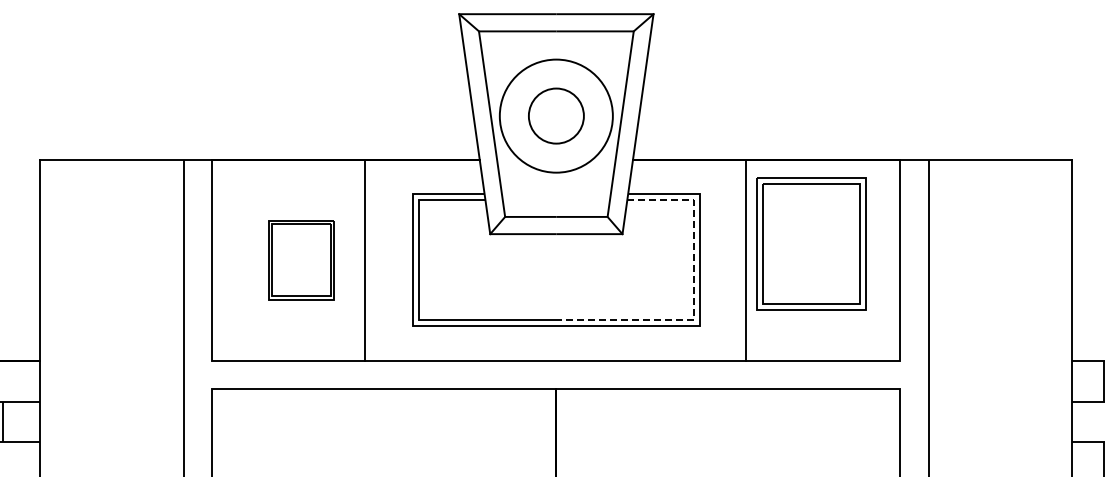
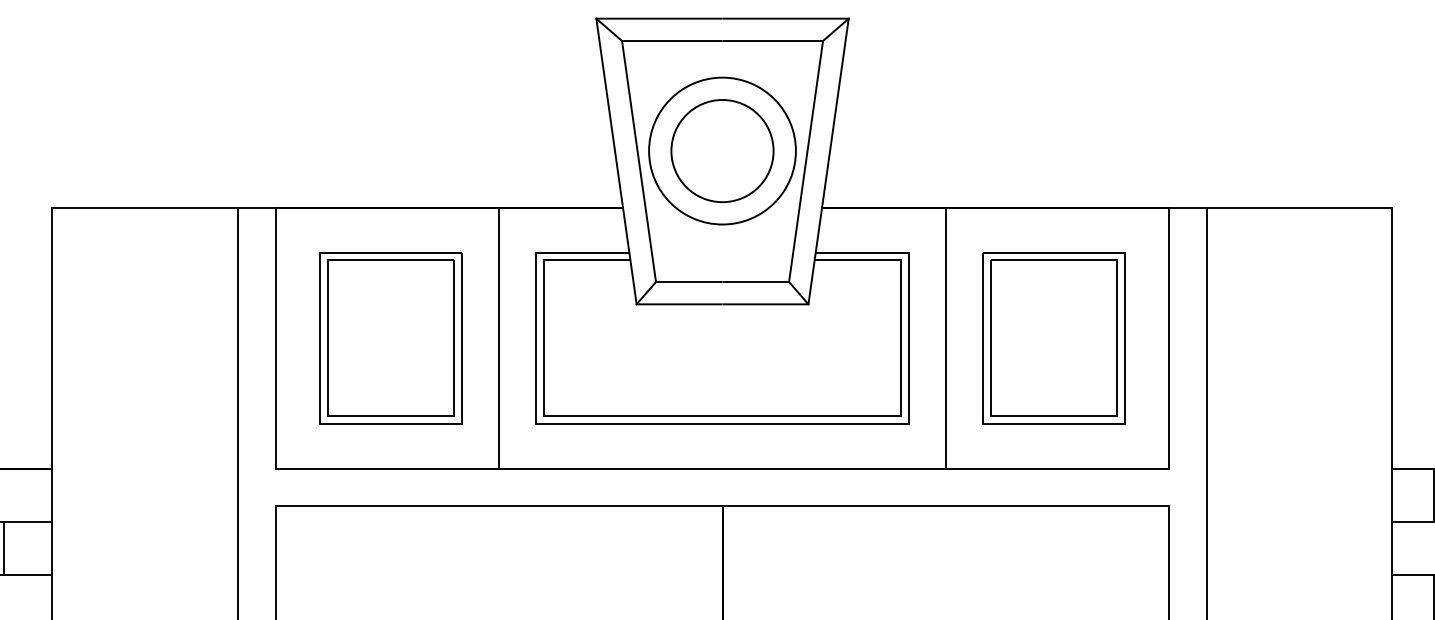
circle: (556, 115) -> (722, 150), size x1.43
part: (811, 243) -> (1053, 337), moved
part: (301, 259) -> (391, 337), size x1.67
line: (365, 259) -> (499, 337), moved
line: (746, 259) -> (946, 337), moved
line: (693, 295) -> (900, 384), dashed -> solid

